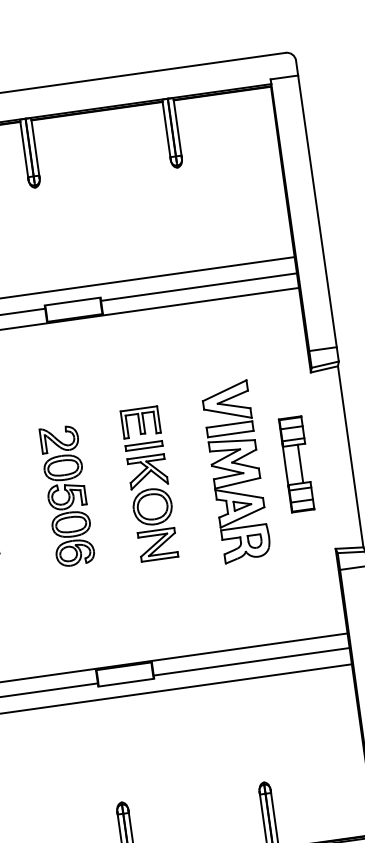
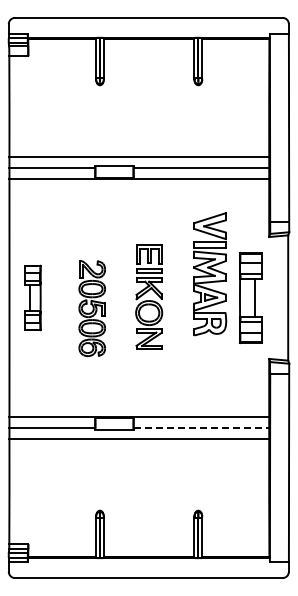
part: (296, 463) -> (250, 297), size x1.4
part: (236, 472) -> (210, 274), moved
part: (66, 496) -> (91, 308), moved
line: (251, 661) -> (201, 427), solid -> dashed

